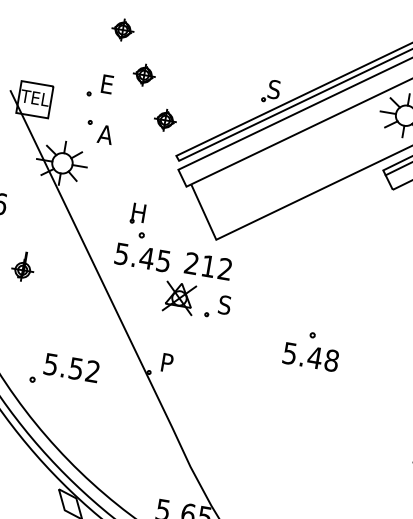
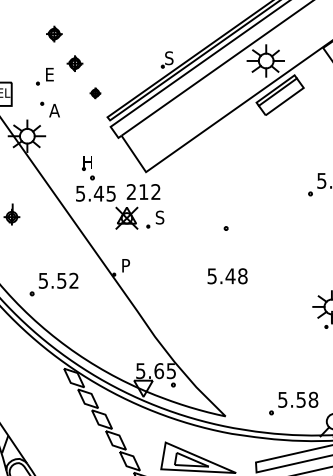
part: (165, 120) -> (95, 93), size x0.7
text: (310, 357) -> (227, 276), moved

